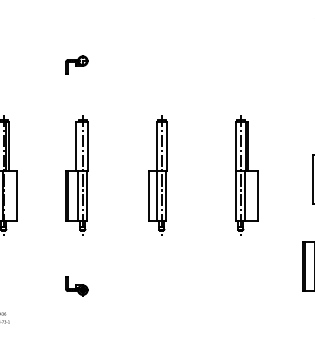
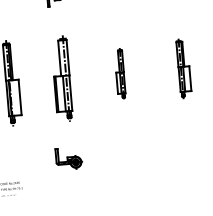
part: (157, 175) -> (119, 74), size x0.6
part: (246, 175) -> (183, 68), size x0.7
part: (76, 286) -> (68, 158), size x1.6

